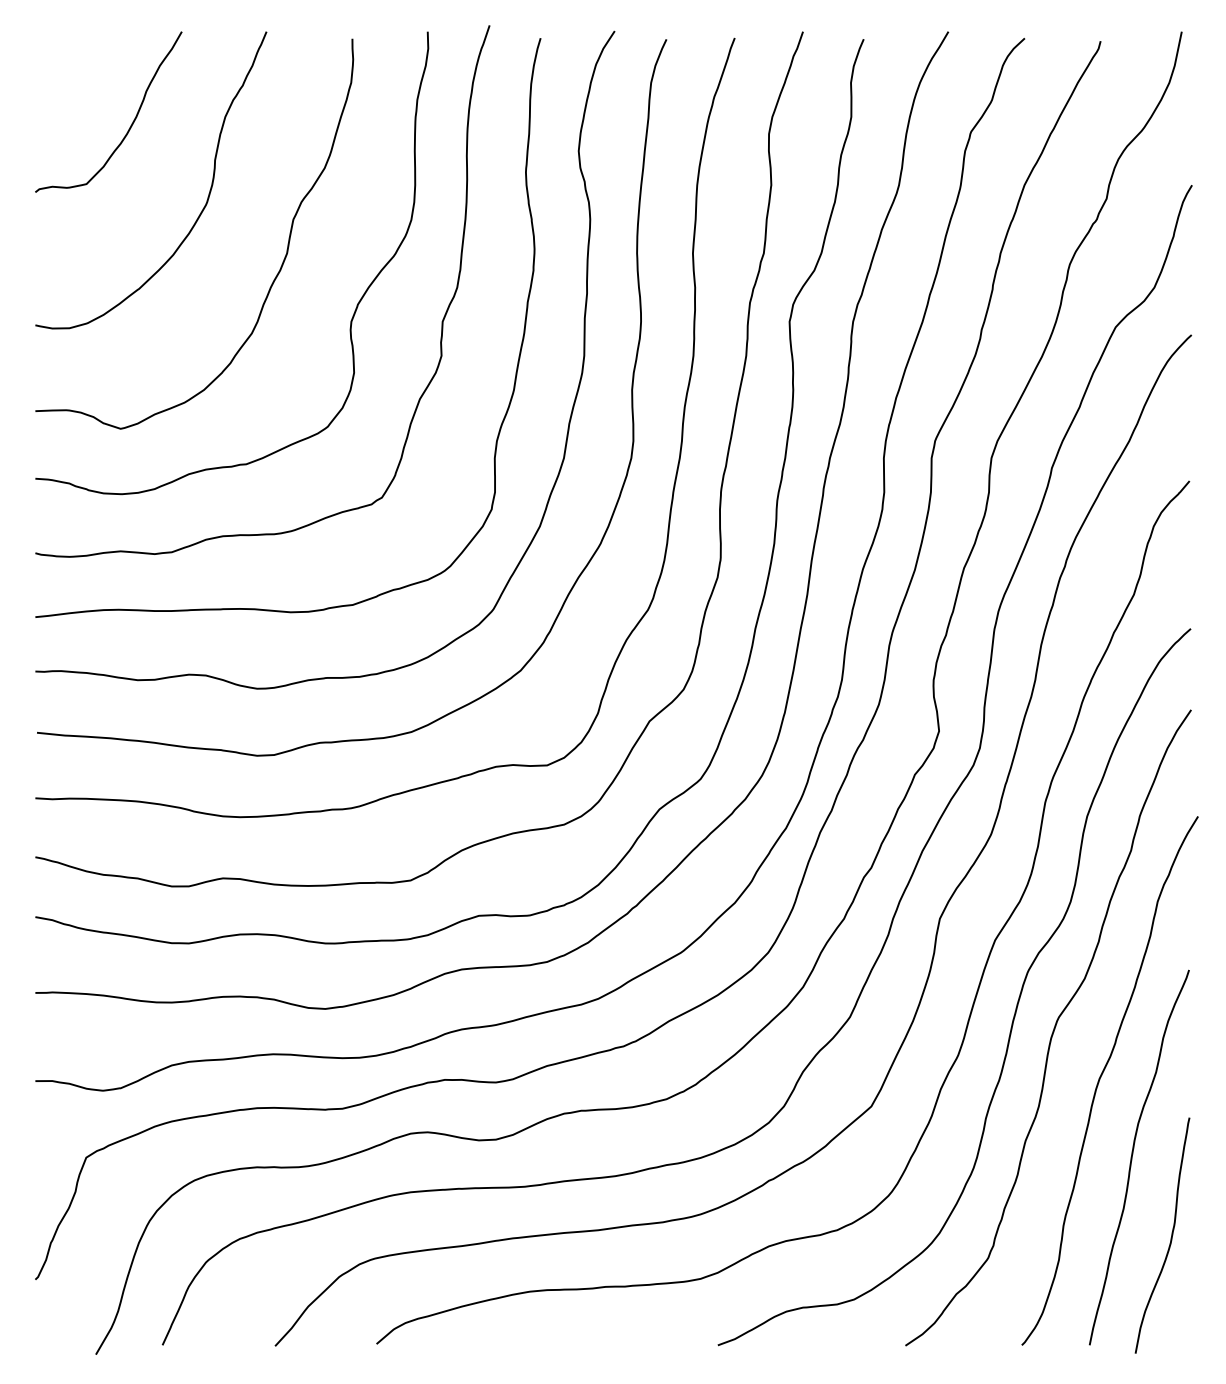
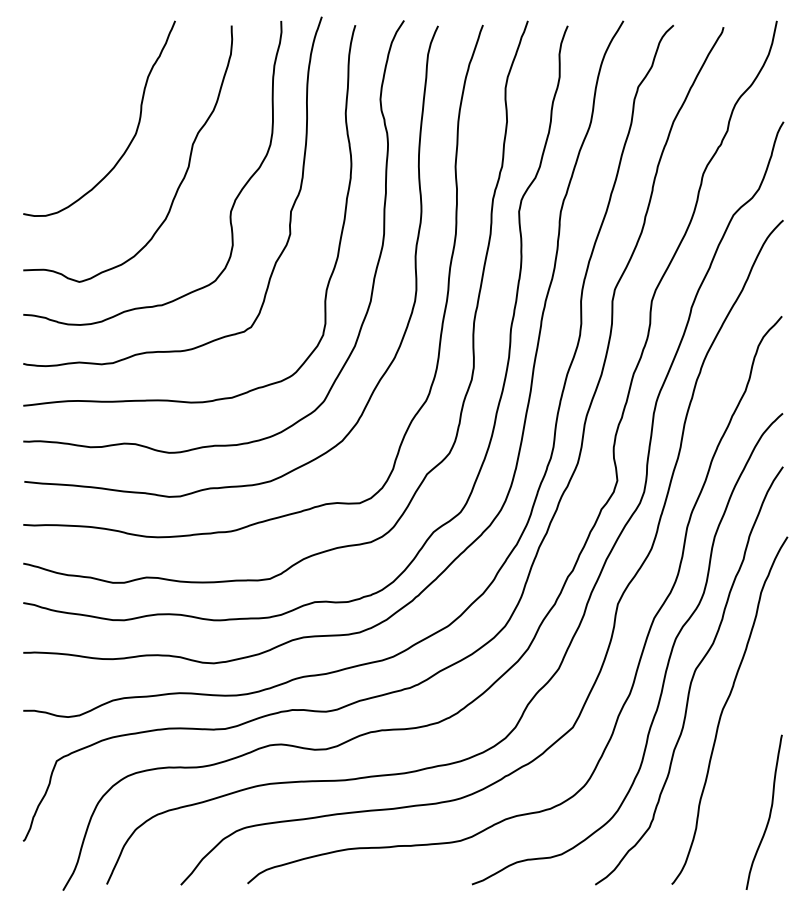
curve: (131, 122) -> (86, 80), removed
curve: (1133, 1155) -> (745, 759), removed

